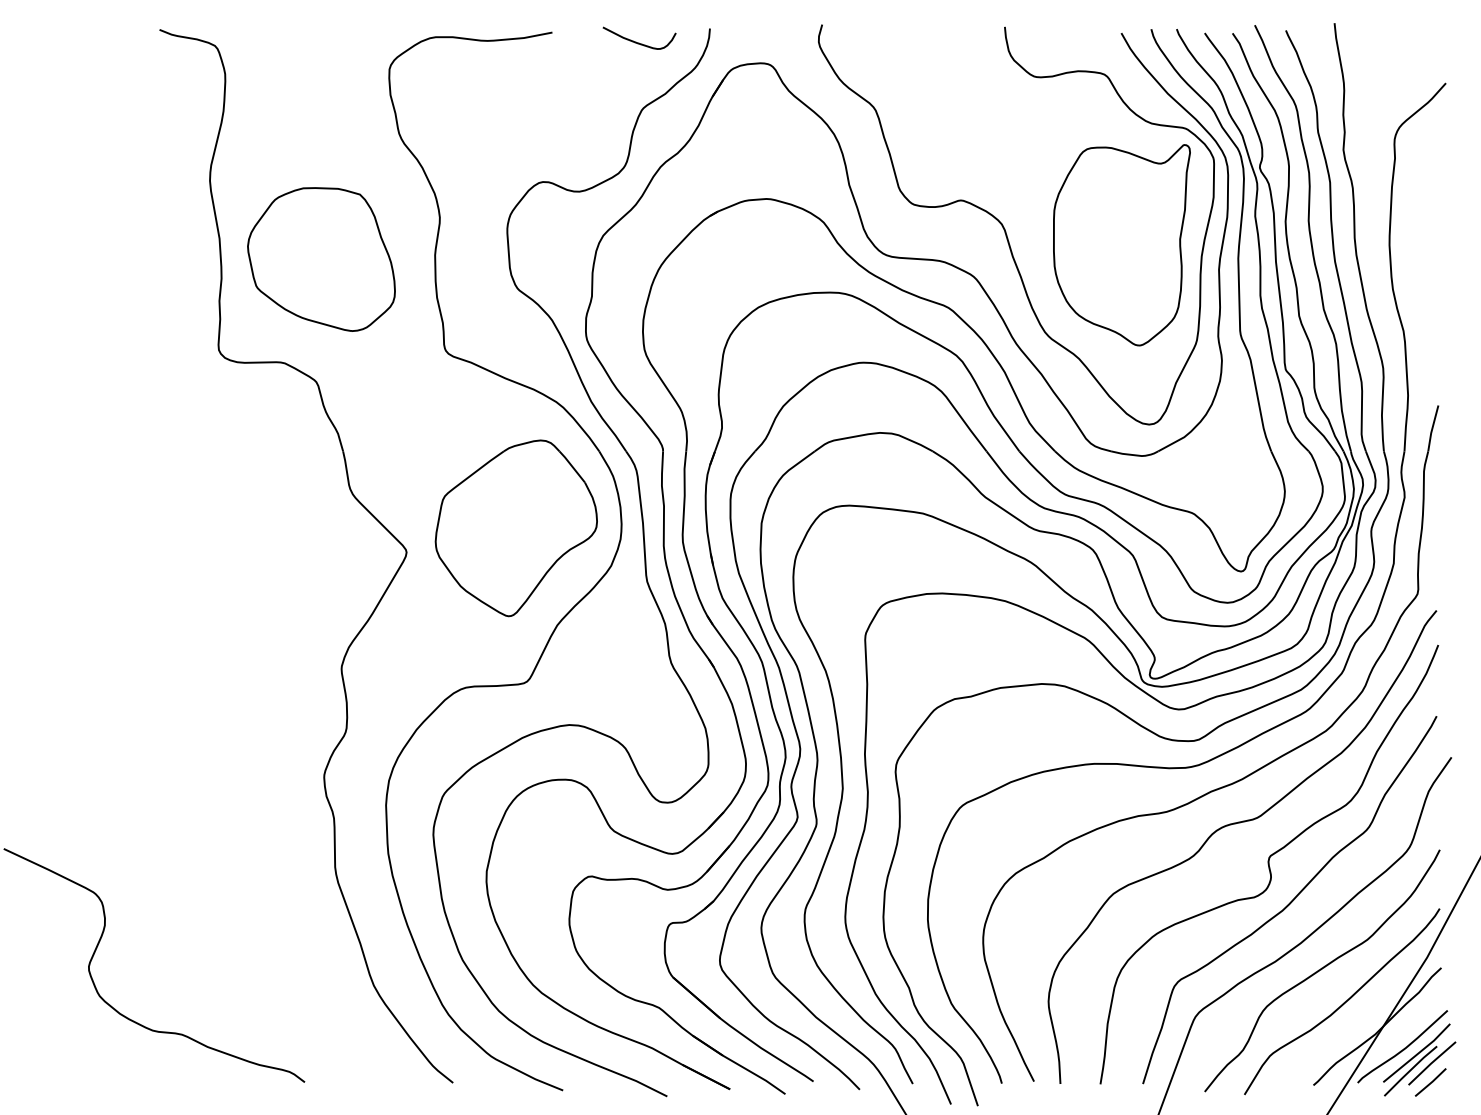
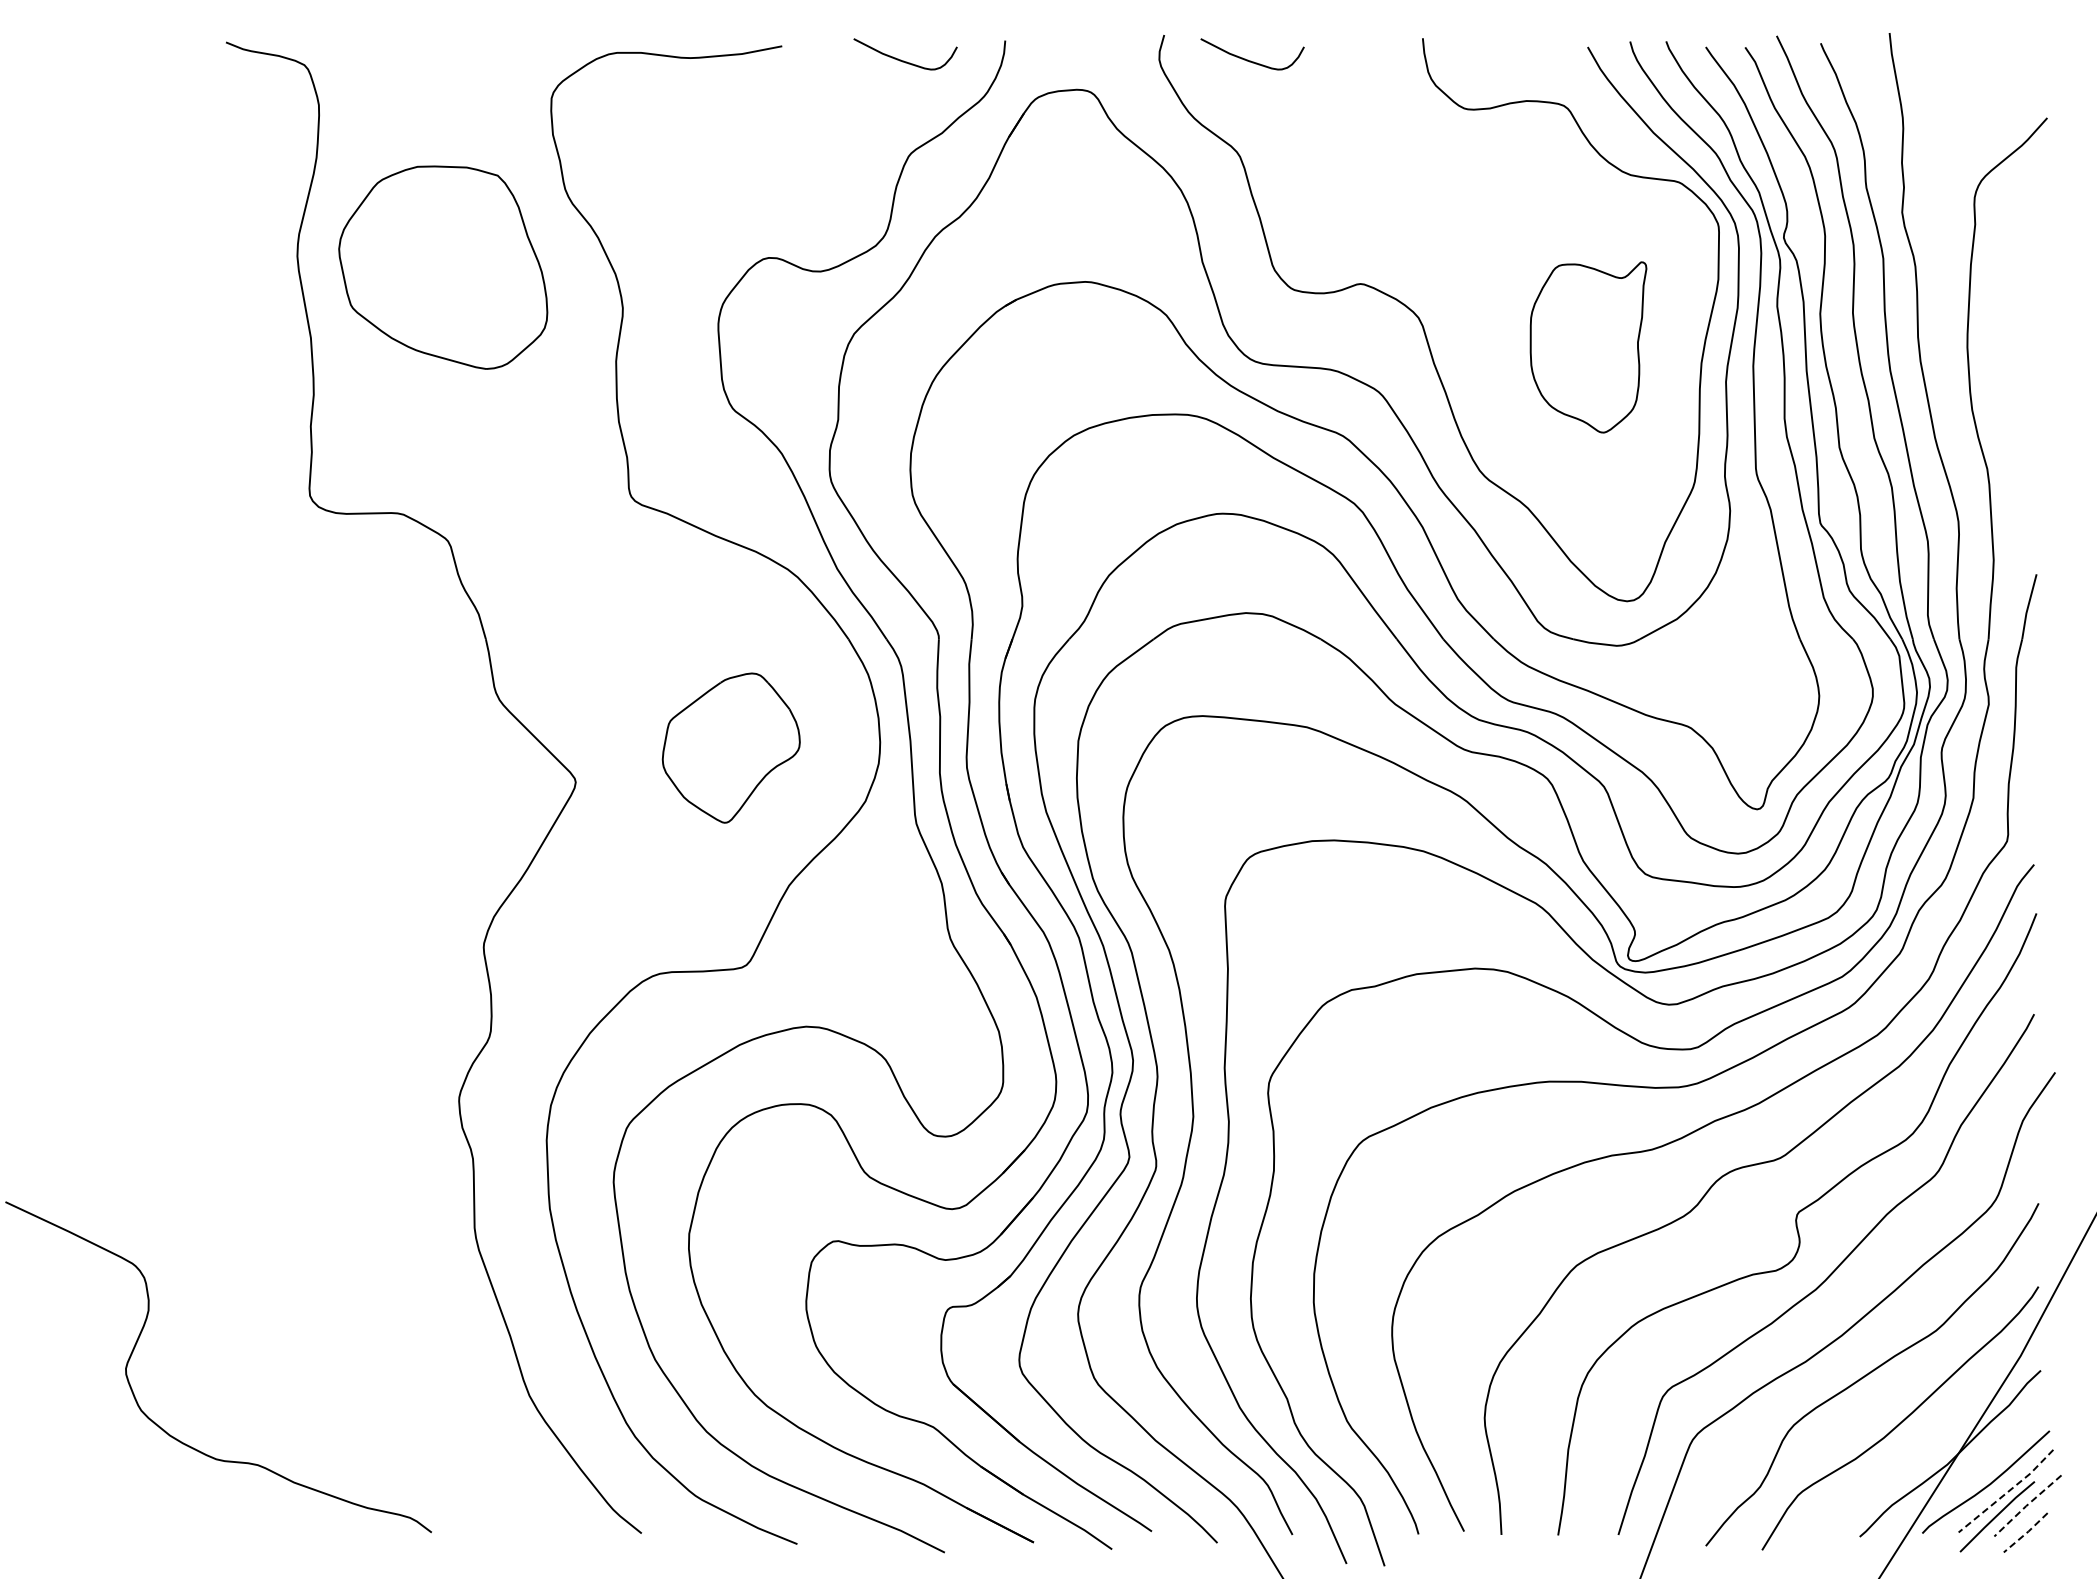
curve: (883, 42) -> (1250, 60), added
part: (1121, 245) -> (1588, 347), size x0.6
part: (321, 259) -> (443, 267), moved
part: (516, 527) -> (731, 747), size x0.6
line: (1417, 1054) -> (2007, 1492), solid -> dashed
line: (1431, 1063) -> (2026, 1505), solid -> dashed
line: (1431, 1082) -> (2026, 1533), solid -> dashed

